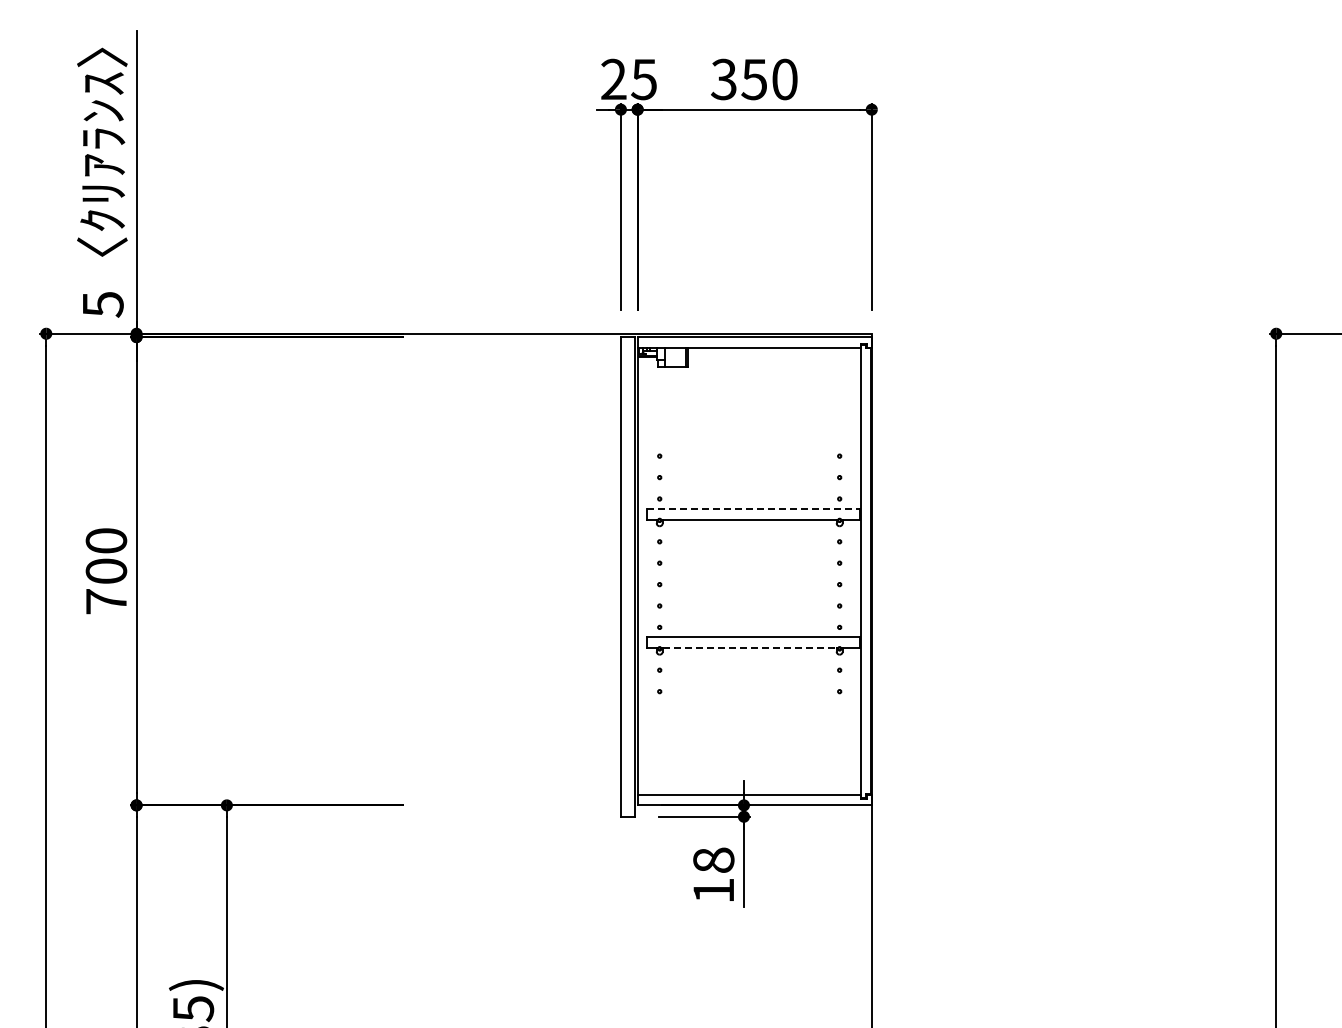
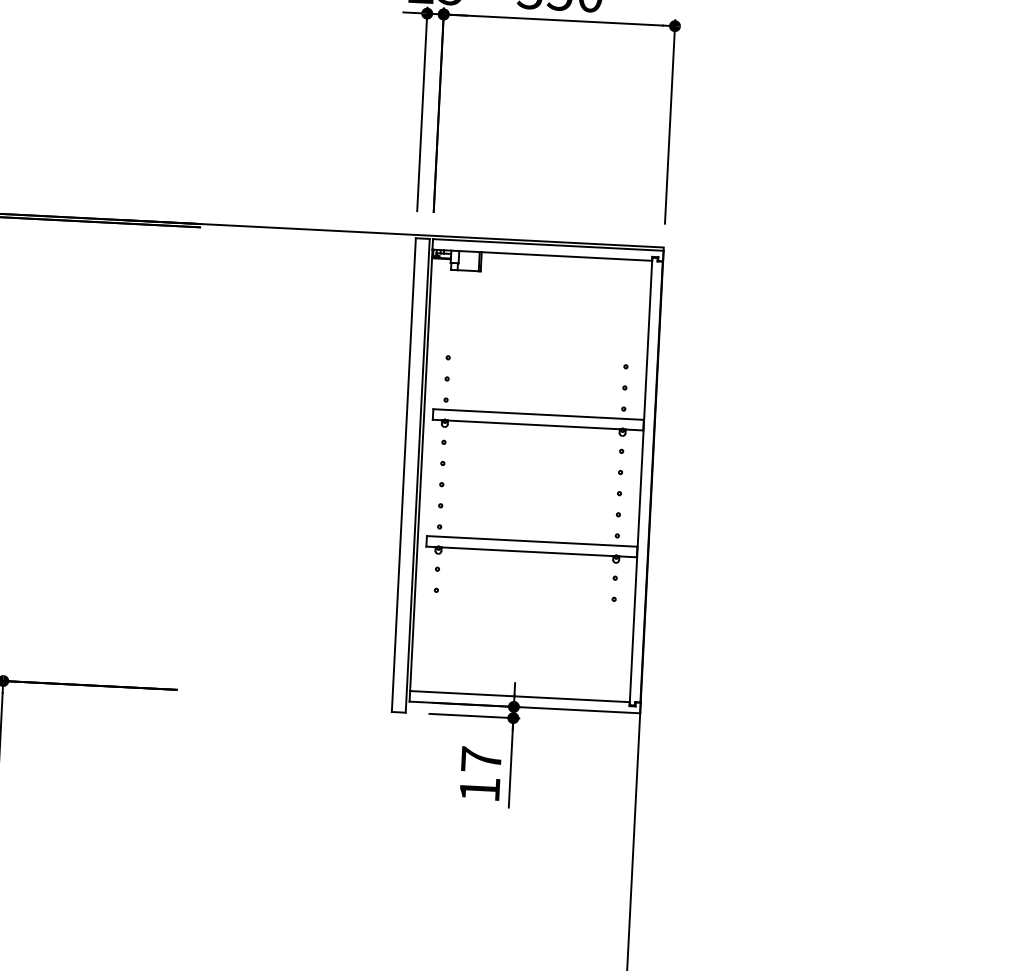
line: (753, 508) -> (538, 414), dashed -> solid
line: (749, 648) -> (527, 552), dashed -> solid
text: (713, 859) -> (481, 758), 18 -> 17

